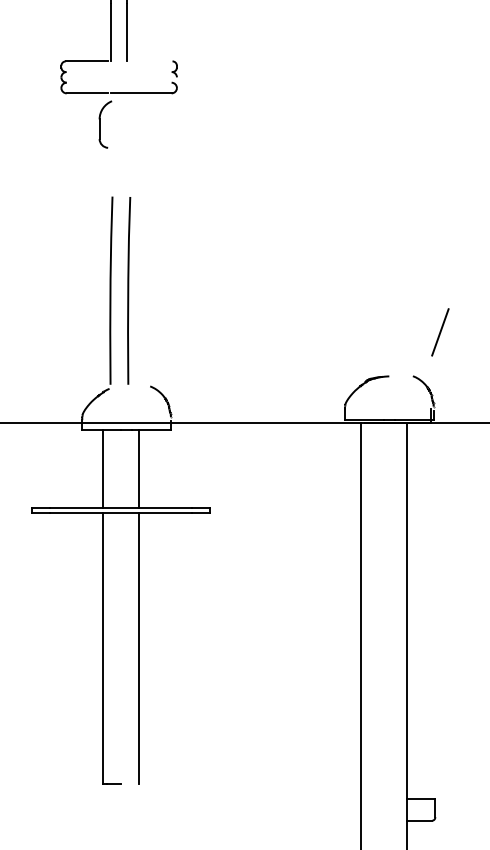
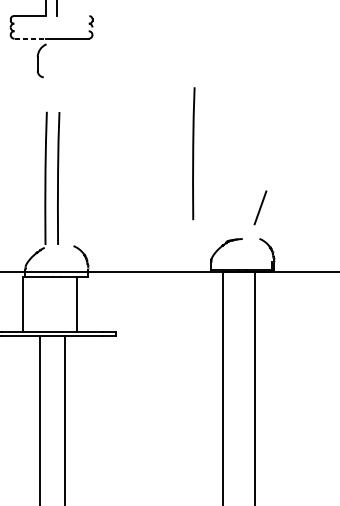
line: (87, 93) -> (29, 38), solid -> dashed
line: (320, 255) -> (194, 153), added
line: (440, 332) -> (260, 207), moved
line: (103, 468) -> (23, 304), moved
line: (138, 468) -> (76, 304), moved

